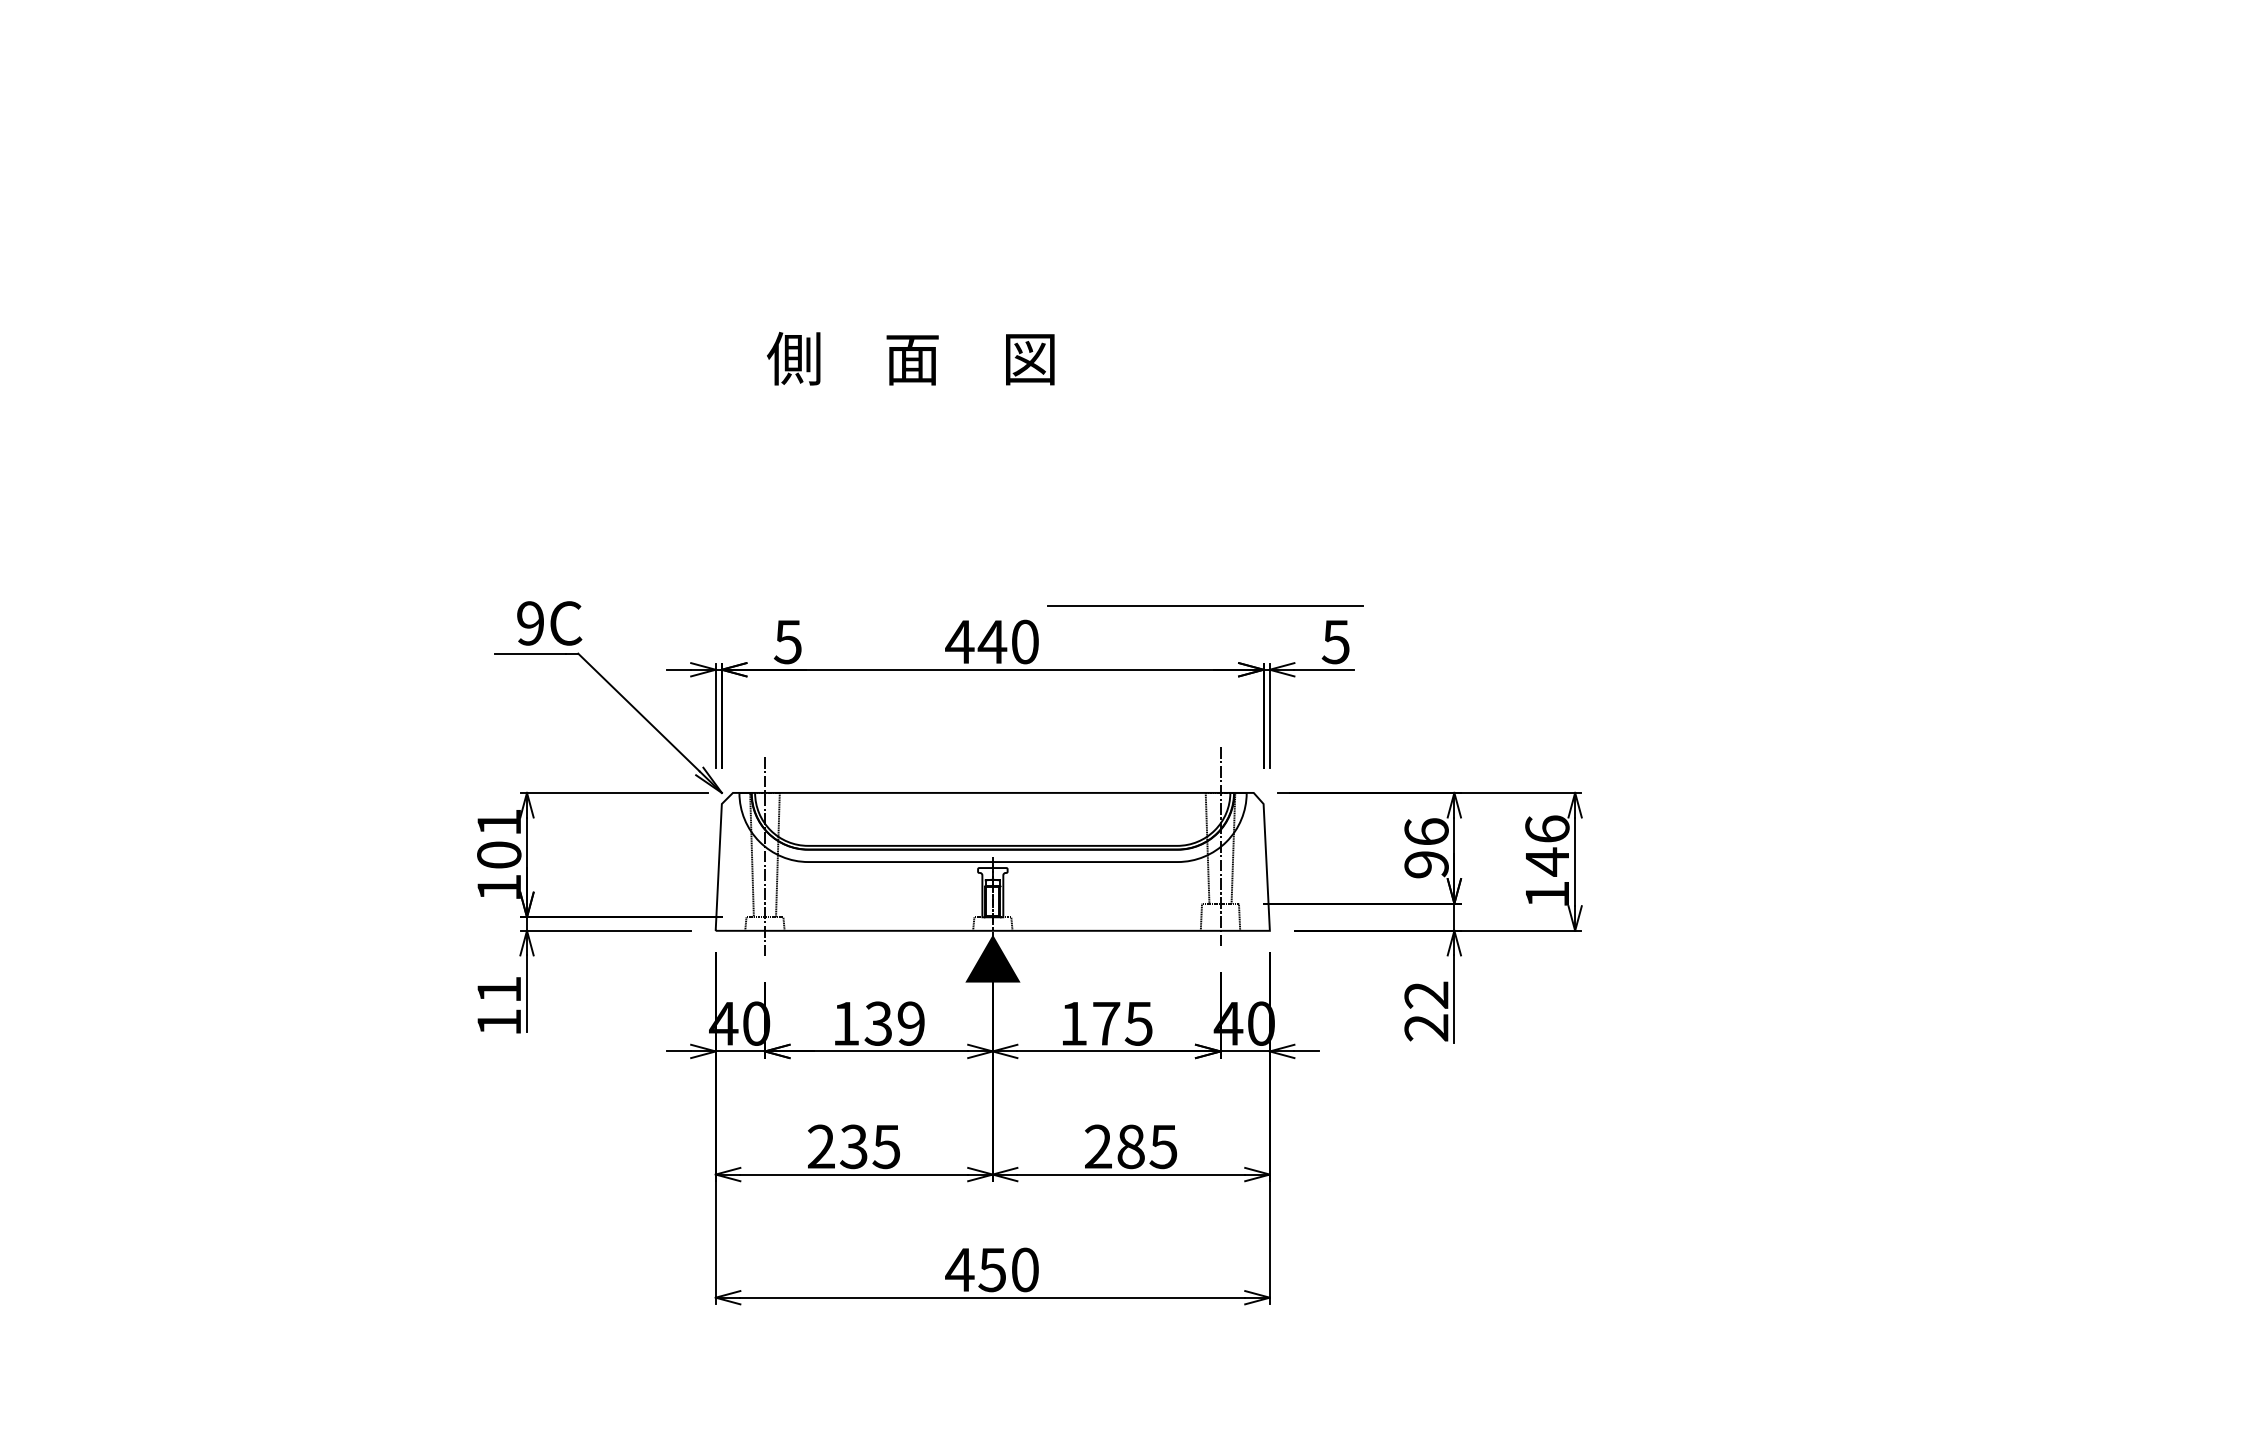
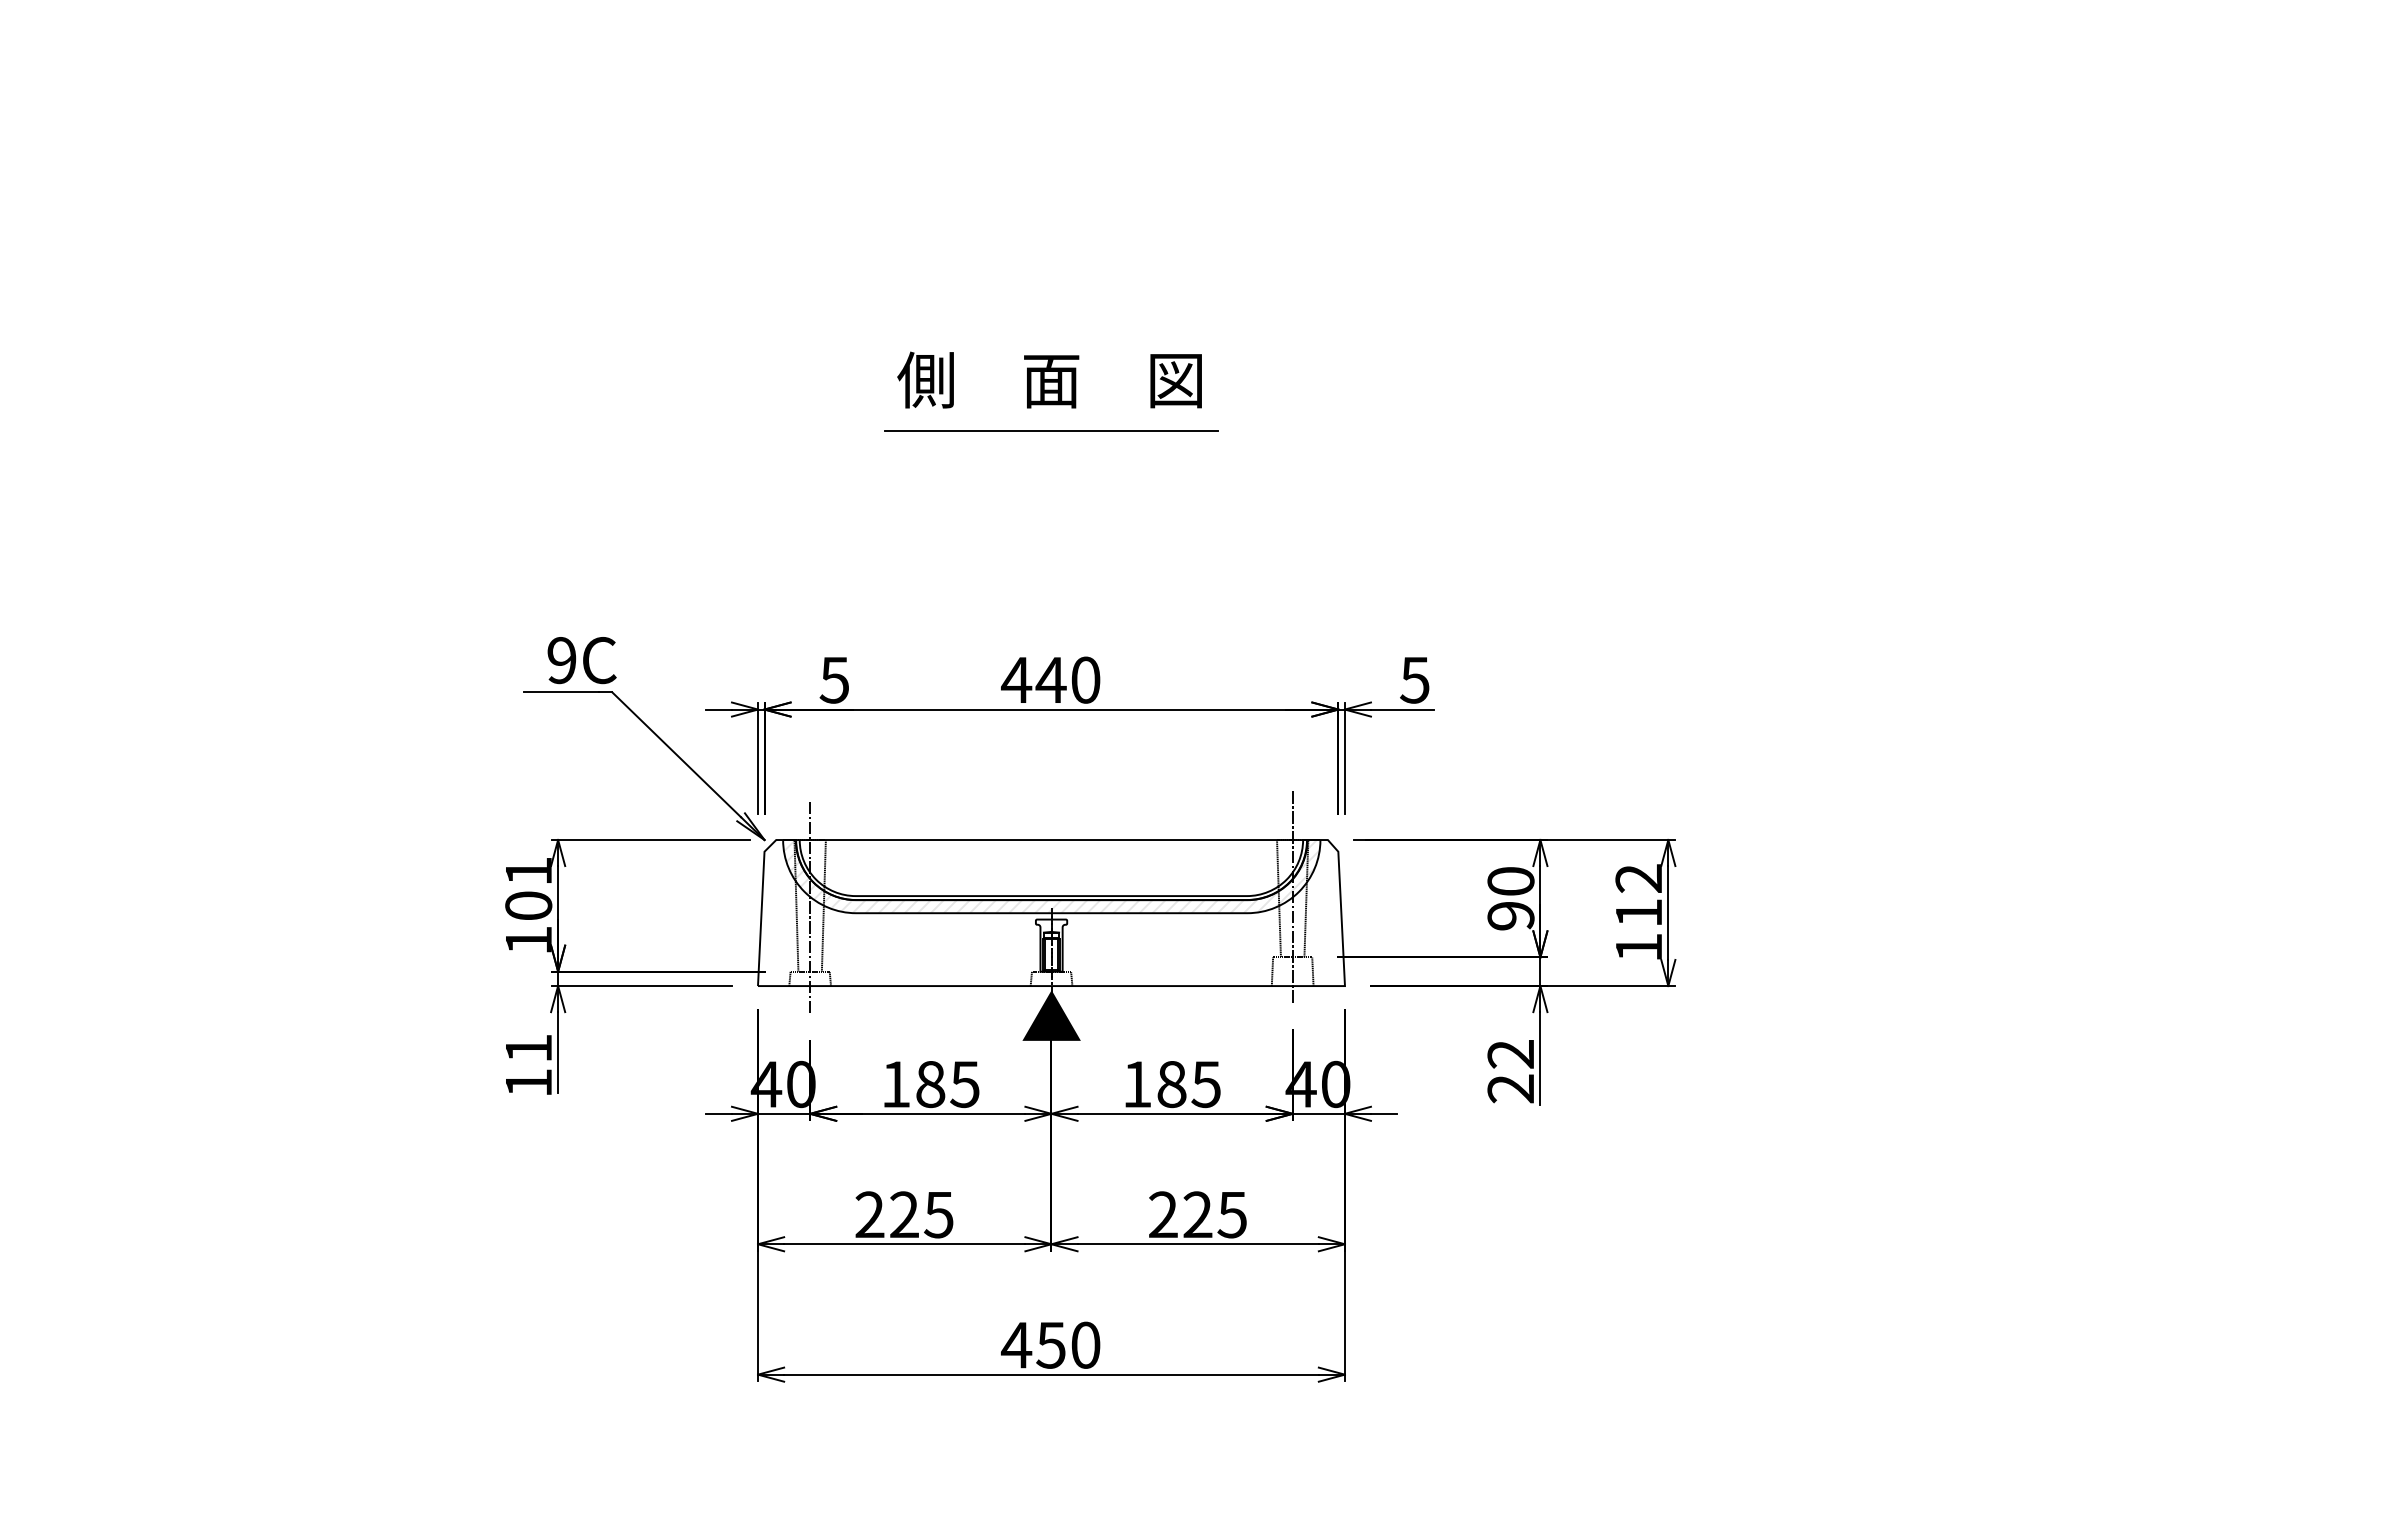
text: (910, 358) -> (1049, 379), moved
line: (1205, 605) -> (1051, 430), moved
hatch: (992, 827) -> (1051, 876), added
text: (1426, 831) -> (1510, 880), 96 -> 90
text: (1546, 845) -> (1638, 895), 146 -> 112
text: (894, 1022) -> (947, 1083), 139 -> 185
text: (1106, 1023) -> (1171, 1084), 175 -> 185
text: (853, 1146) -> (903, 1214), 235 -> 225
text: (1130, 1146) -> (1197, 1214), 285 -> 225

